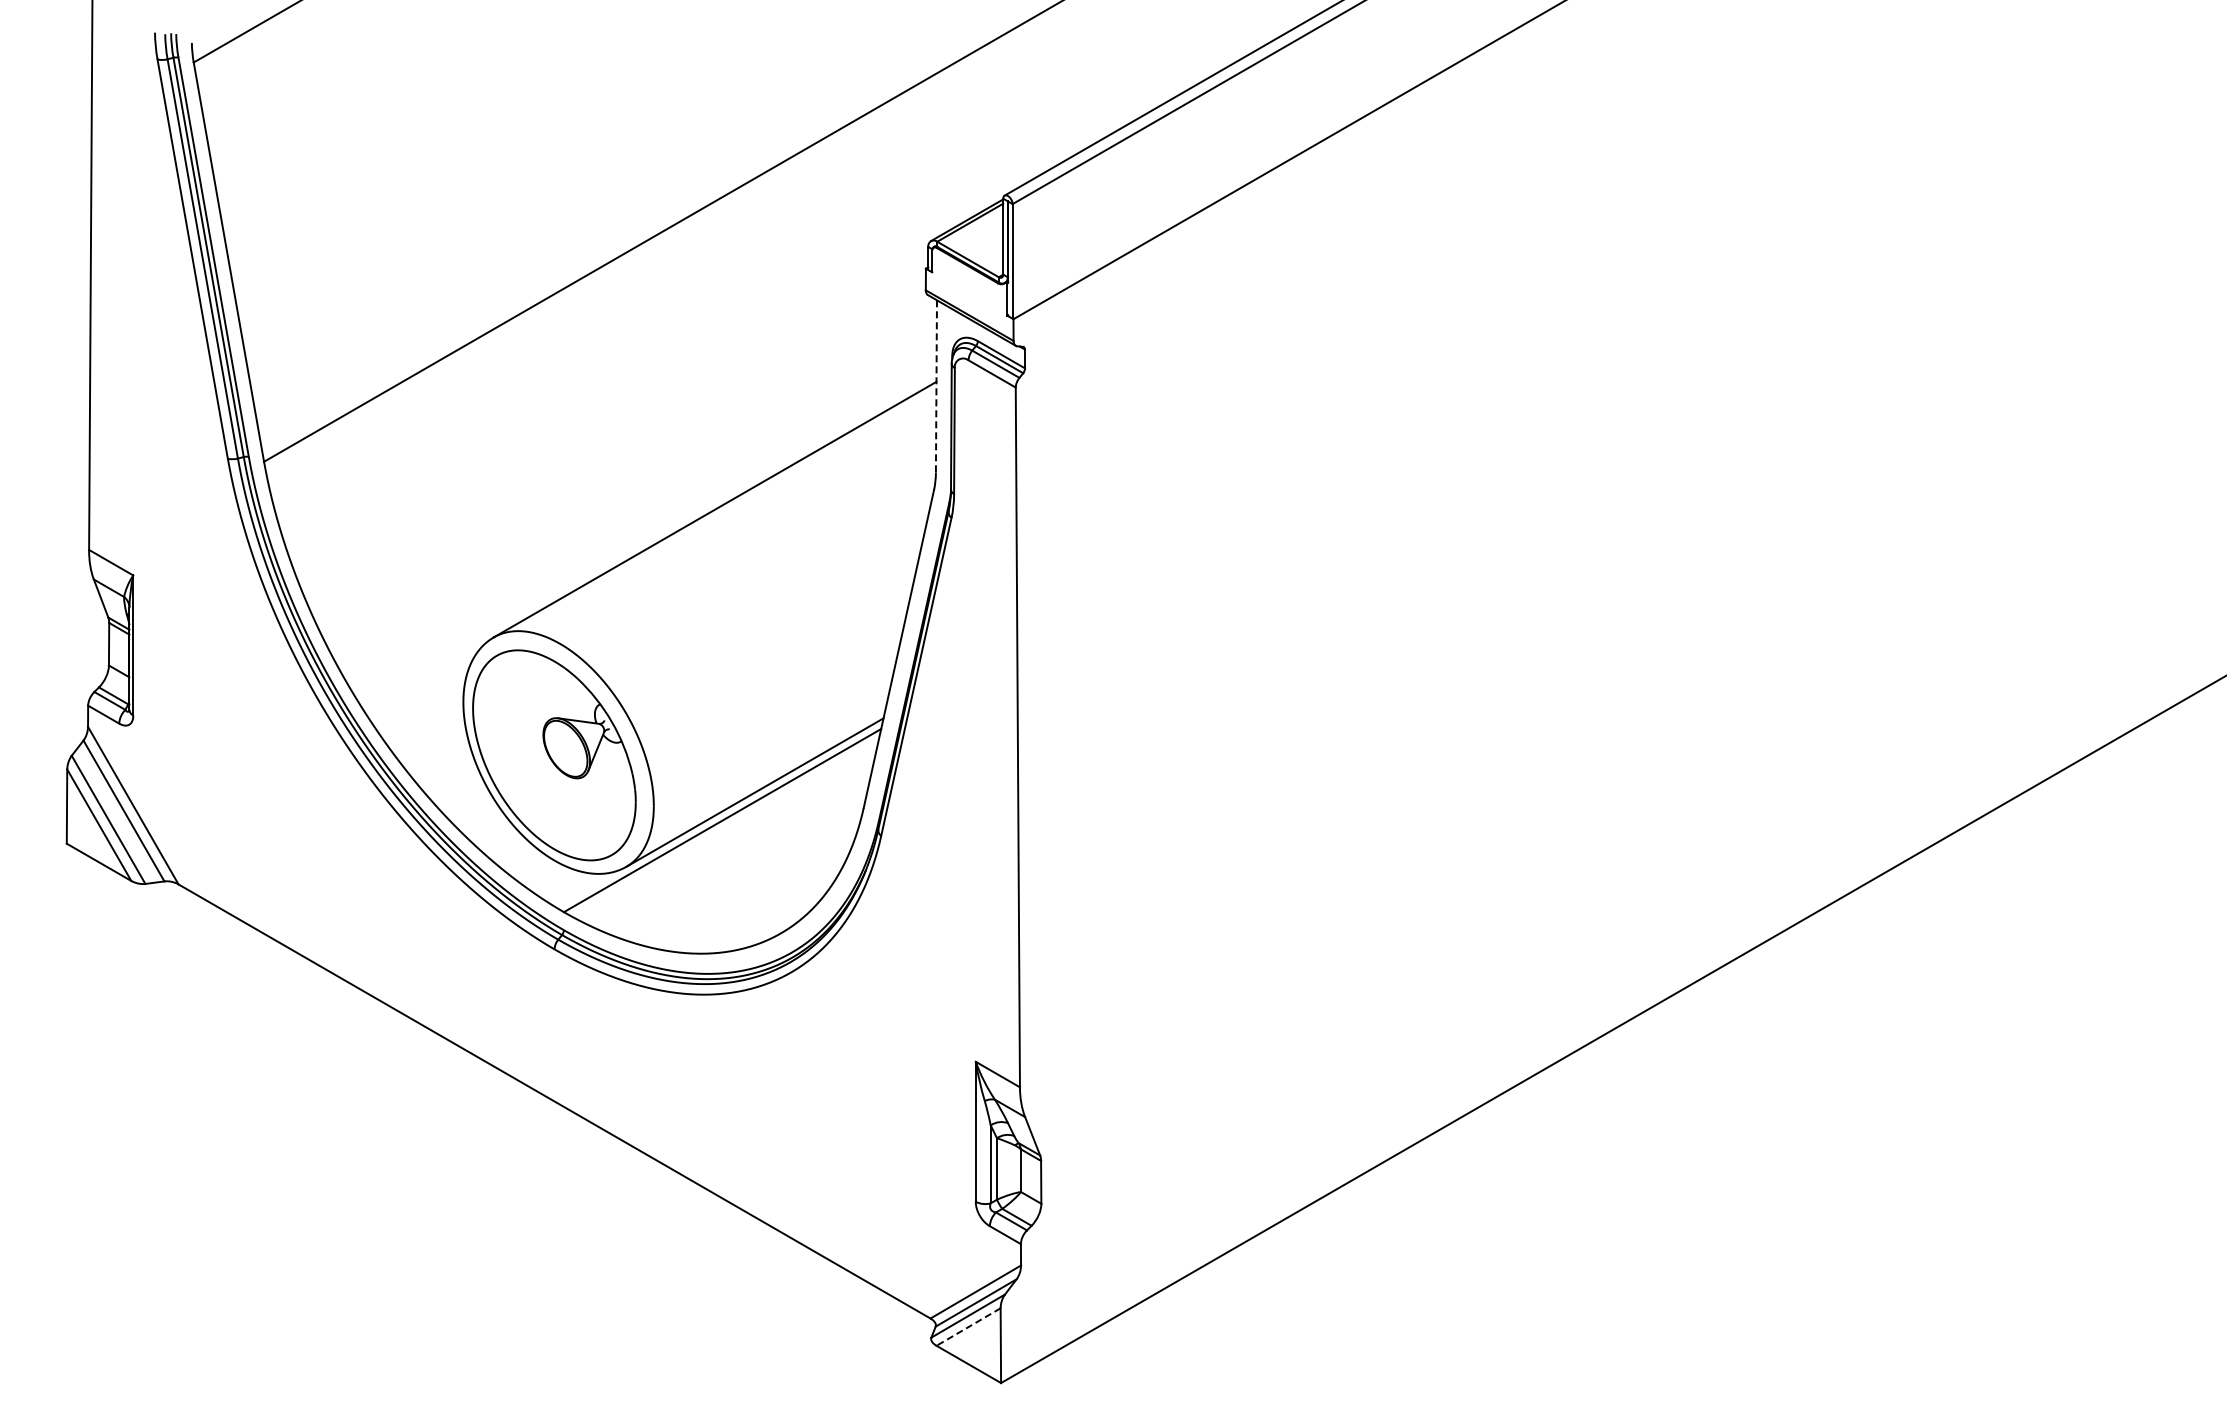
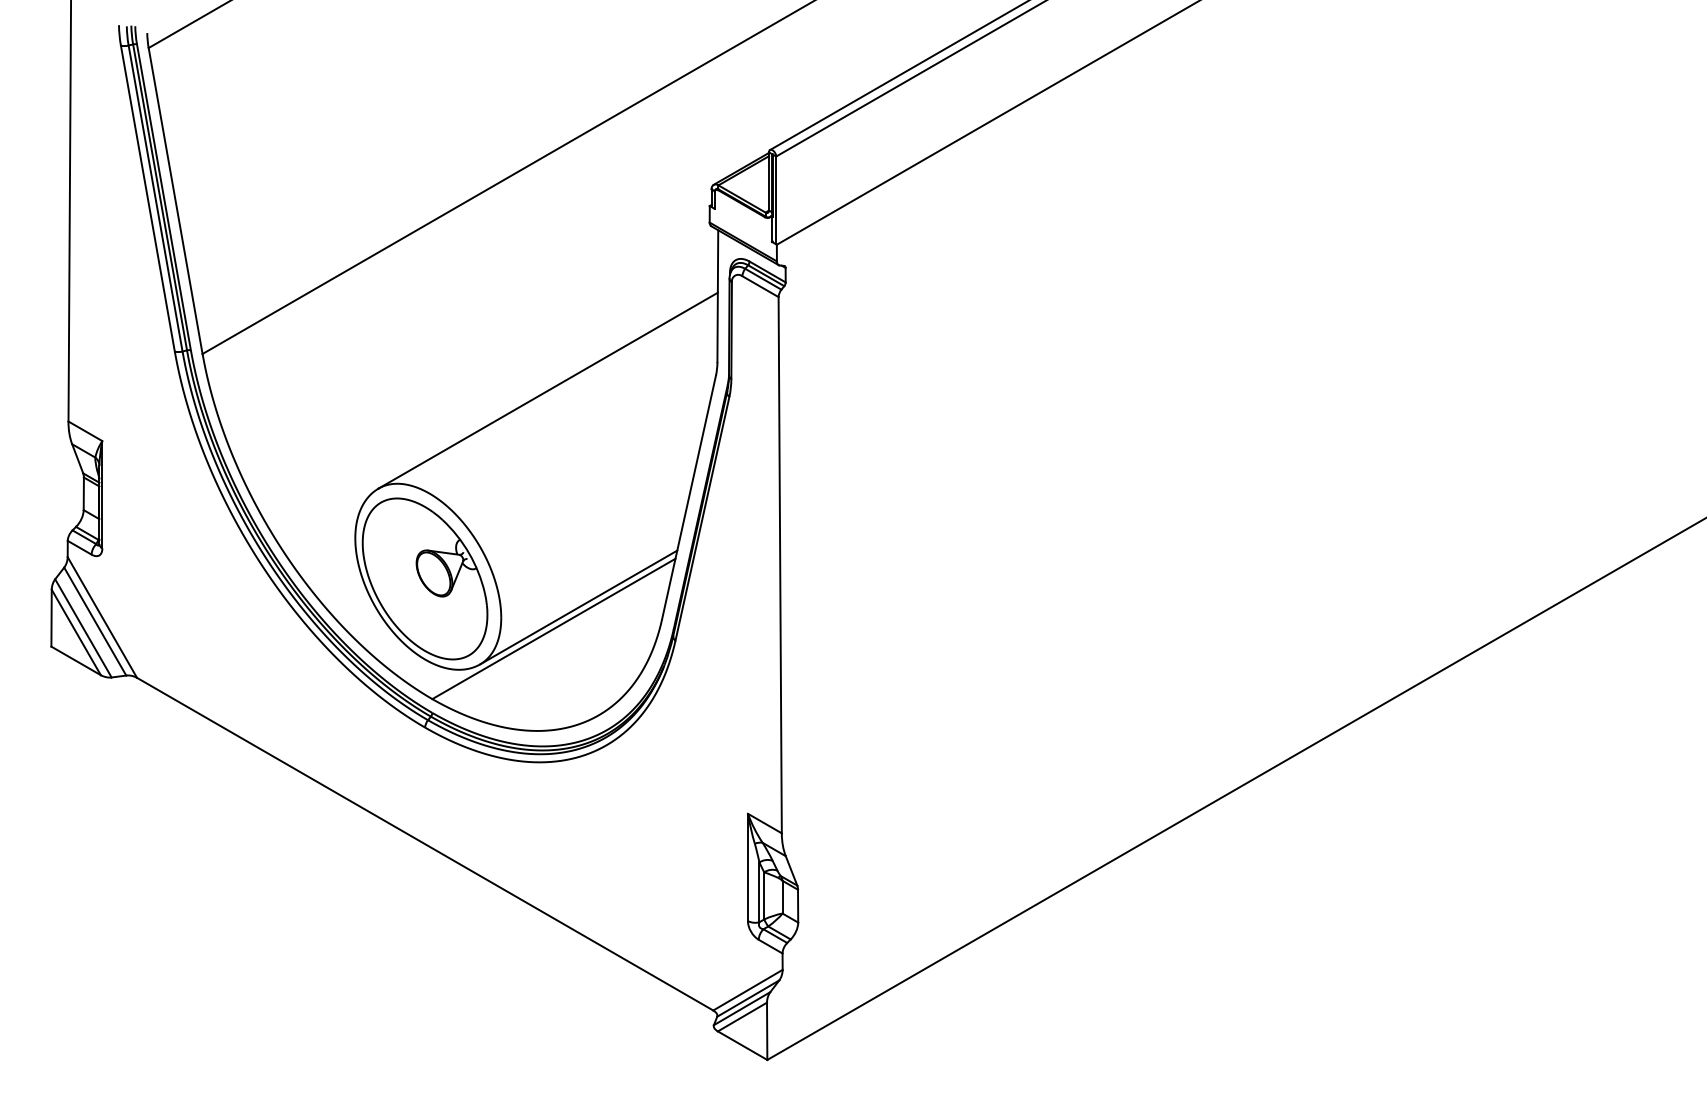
line: (936, 386) -> (717, 296), dashed -> solid
line: (968, 1327) -> (742, 1017), dashed -> solid

